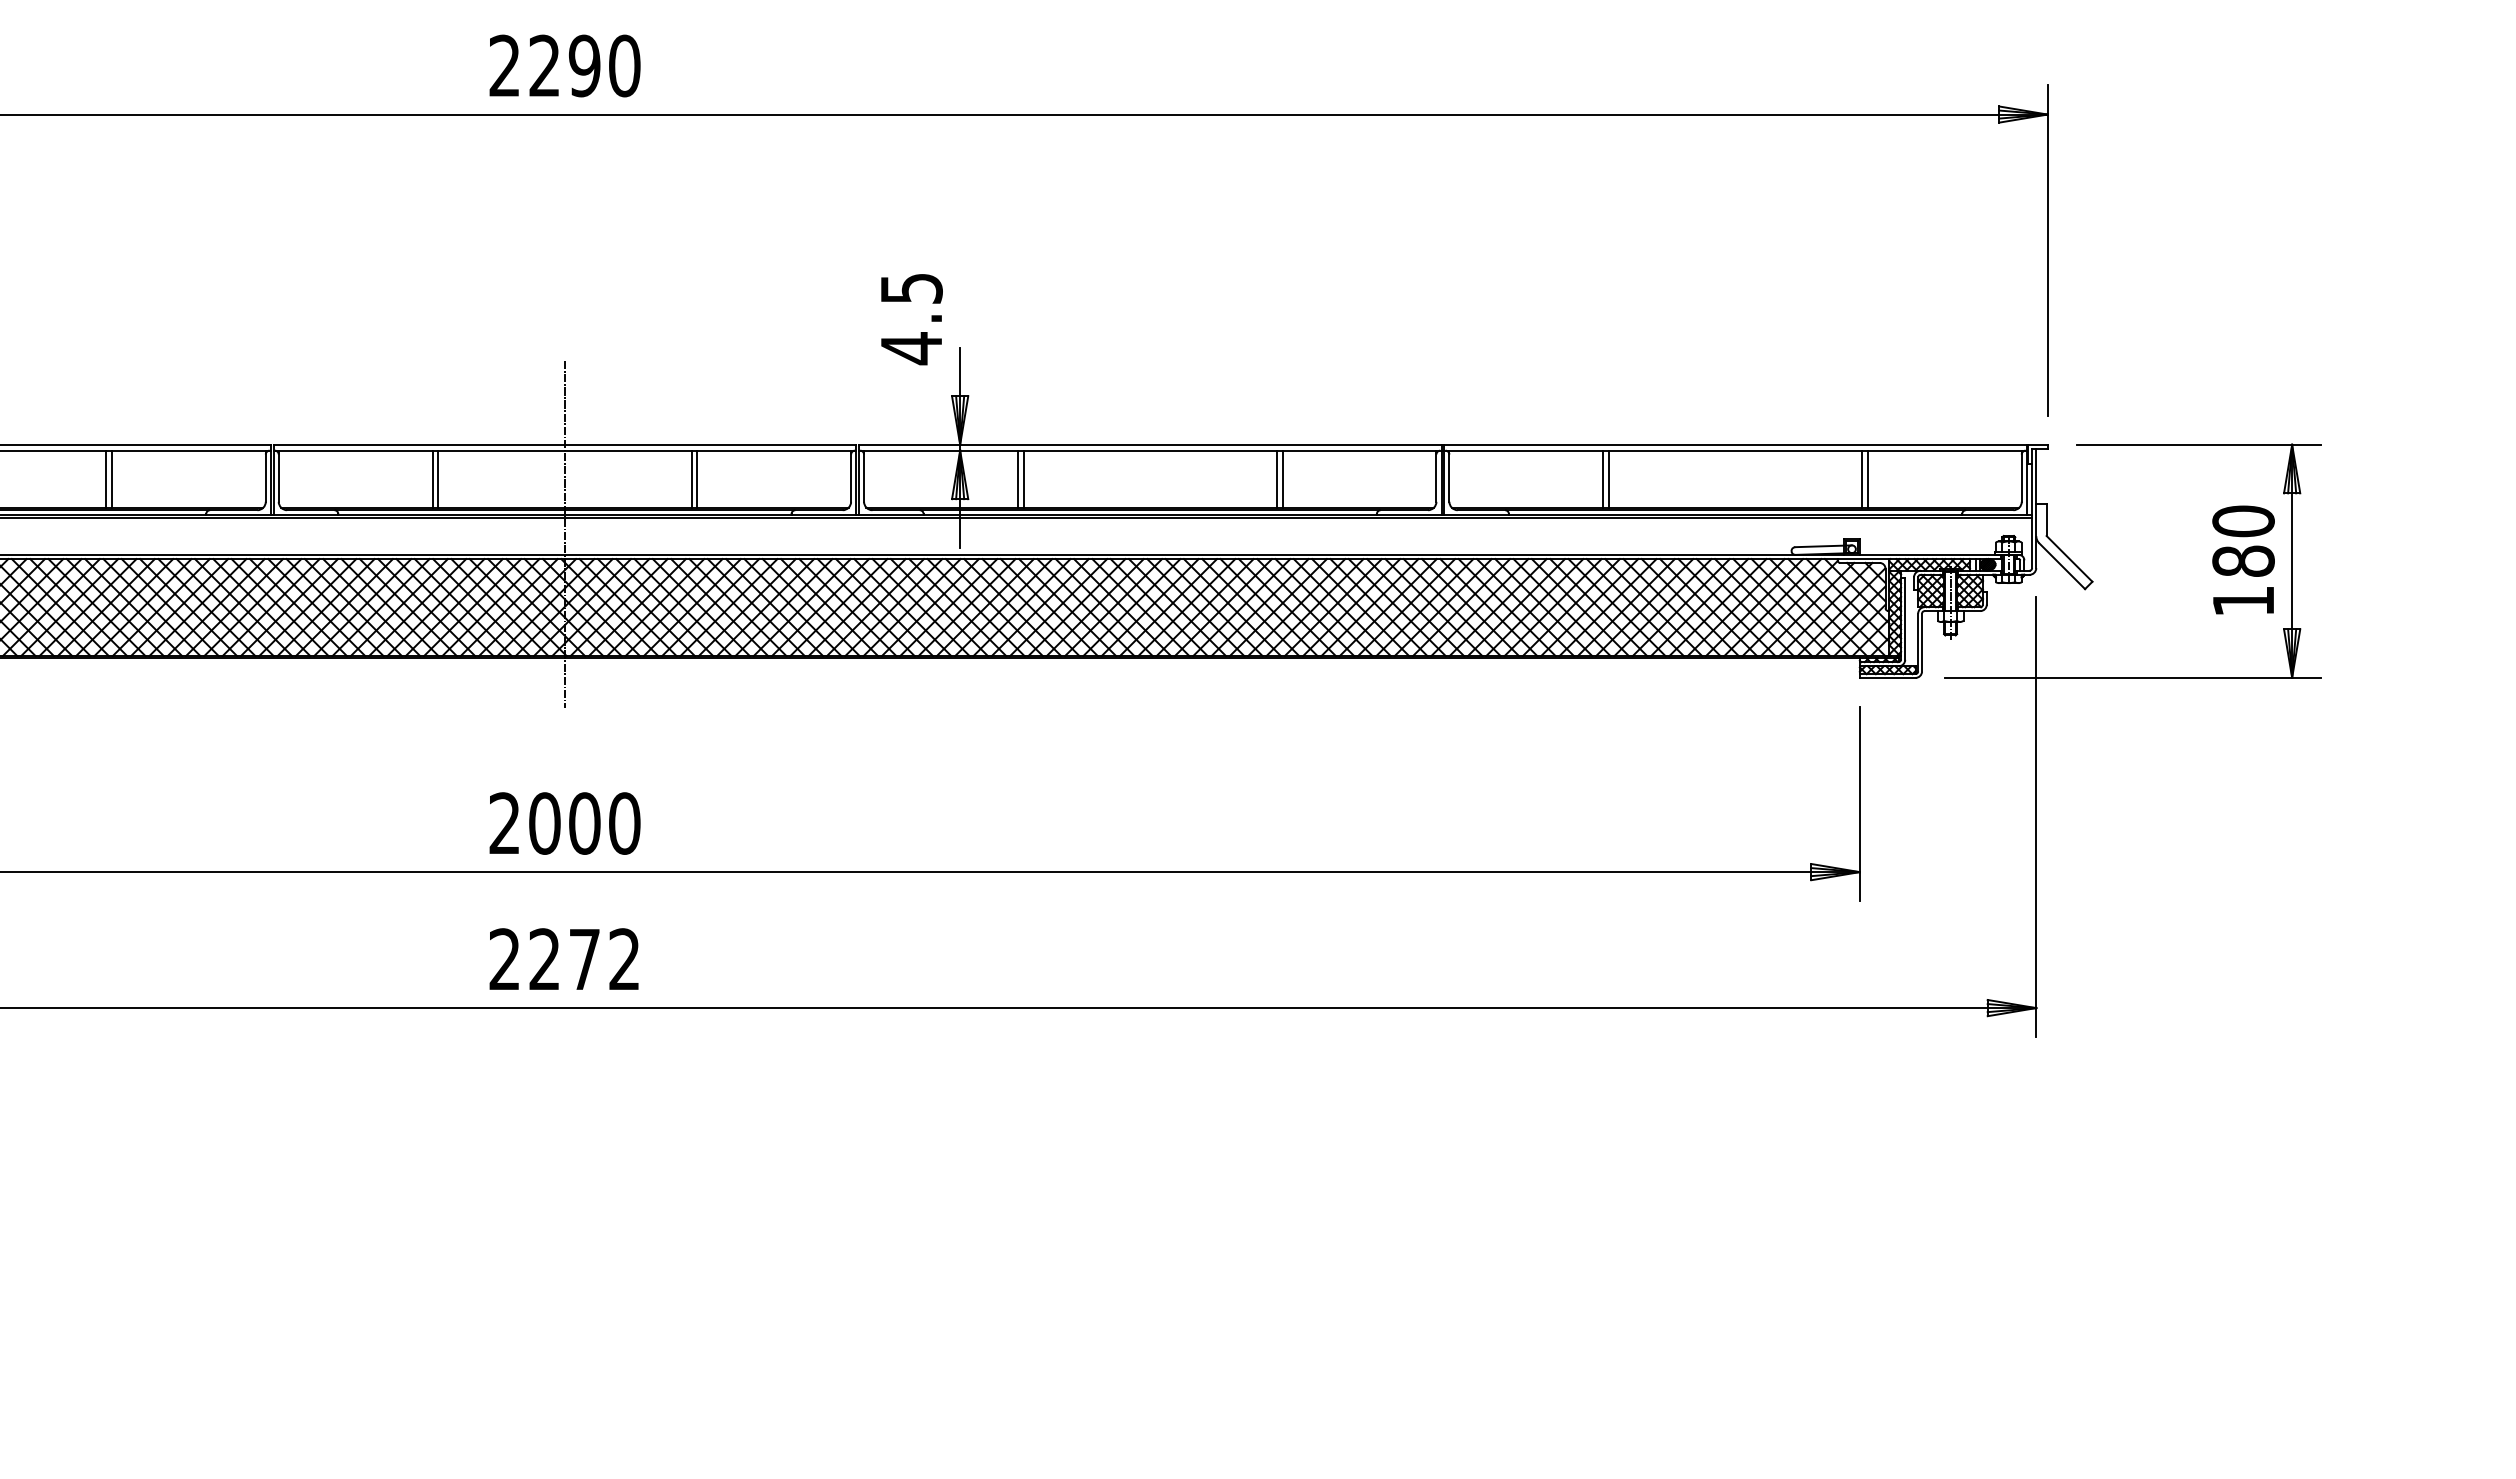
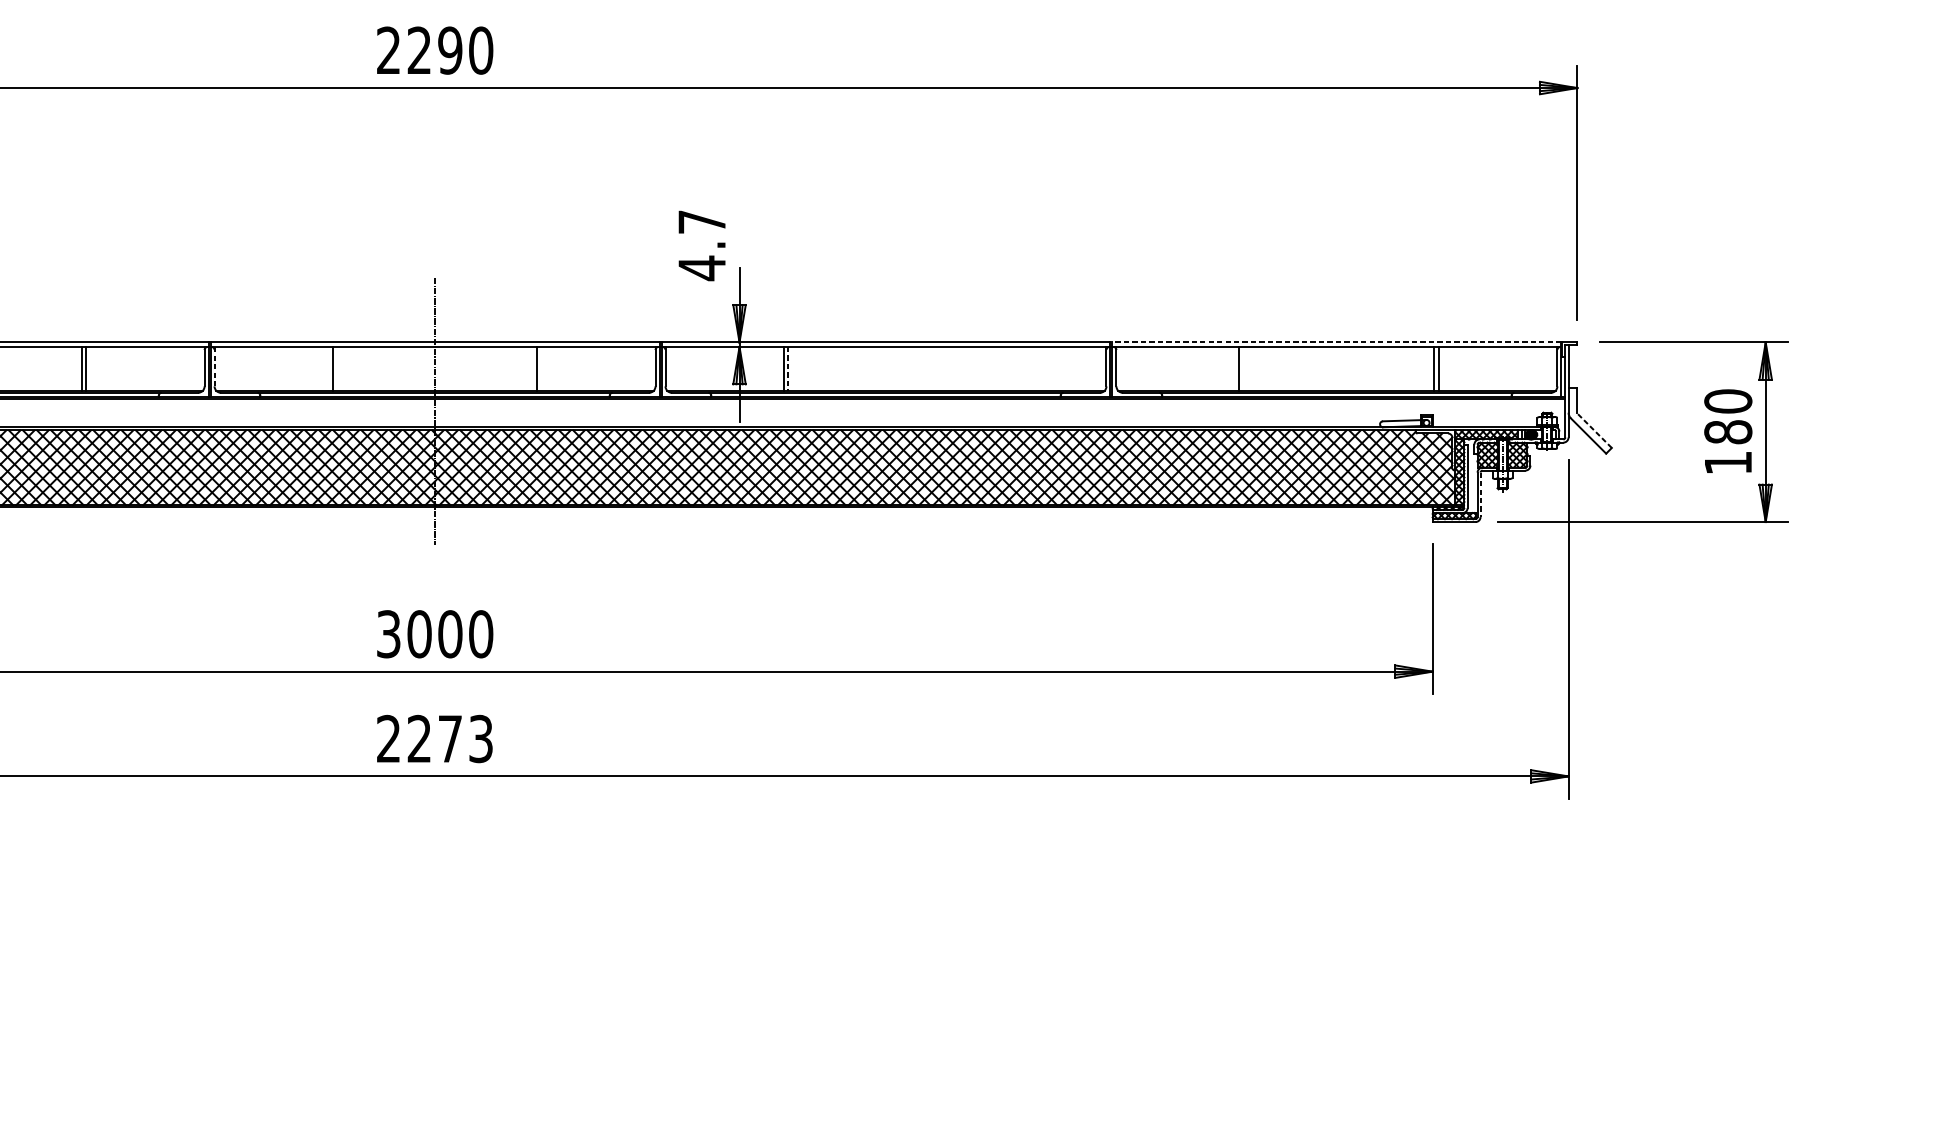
text: (911, 288) -> (702, 222), 4.5 -> 4.7
line: (1735, 444) -> (1336, 342), solid -> dashed
line: (278, 476) -> (214, 366), solid -> dashed
line: (438, 478) -> (337, 368), removed
line: (691, 478) -> (532, 368), removed
line: (1276, 478) -> (983, 368), removed
line: (1282, 478) -> (987, 368), removed
line: (1603, 478) -> (1235, 368), removed
line: (1023, 479) -> (788, 369), solid -> dashed
line: (2069, 558) -> (1594, 430), solid -> dashed
line: (1922, 642) -> (1480, 494), solid -> dashed
text: (504, 823) -> (388, 634), 2000 -> 3000
text: (624, 959) -> (480, 738), 2272 -> 2273

